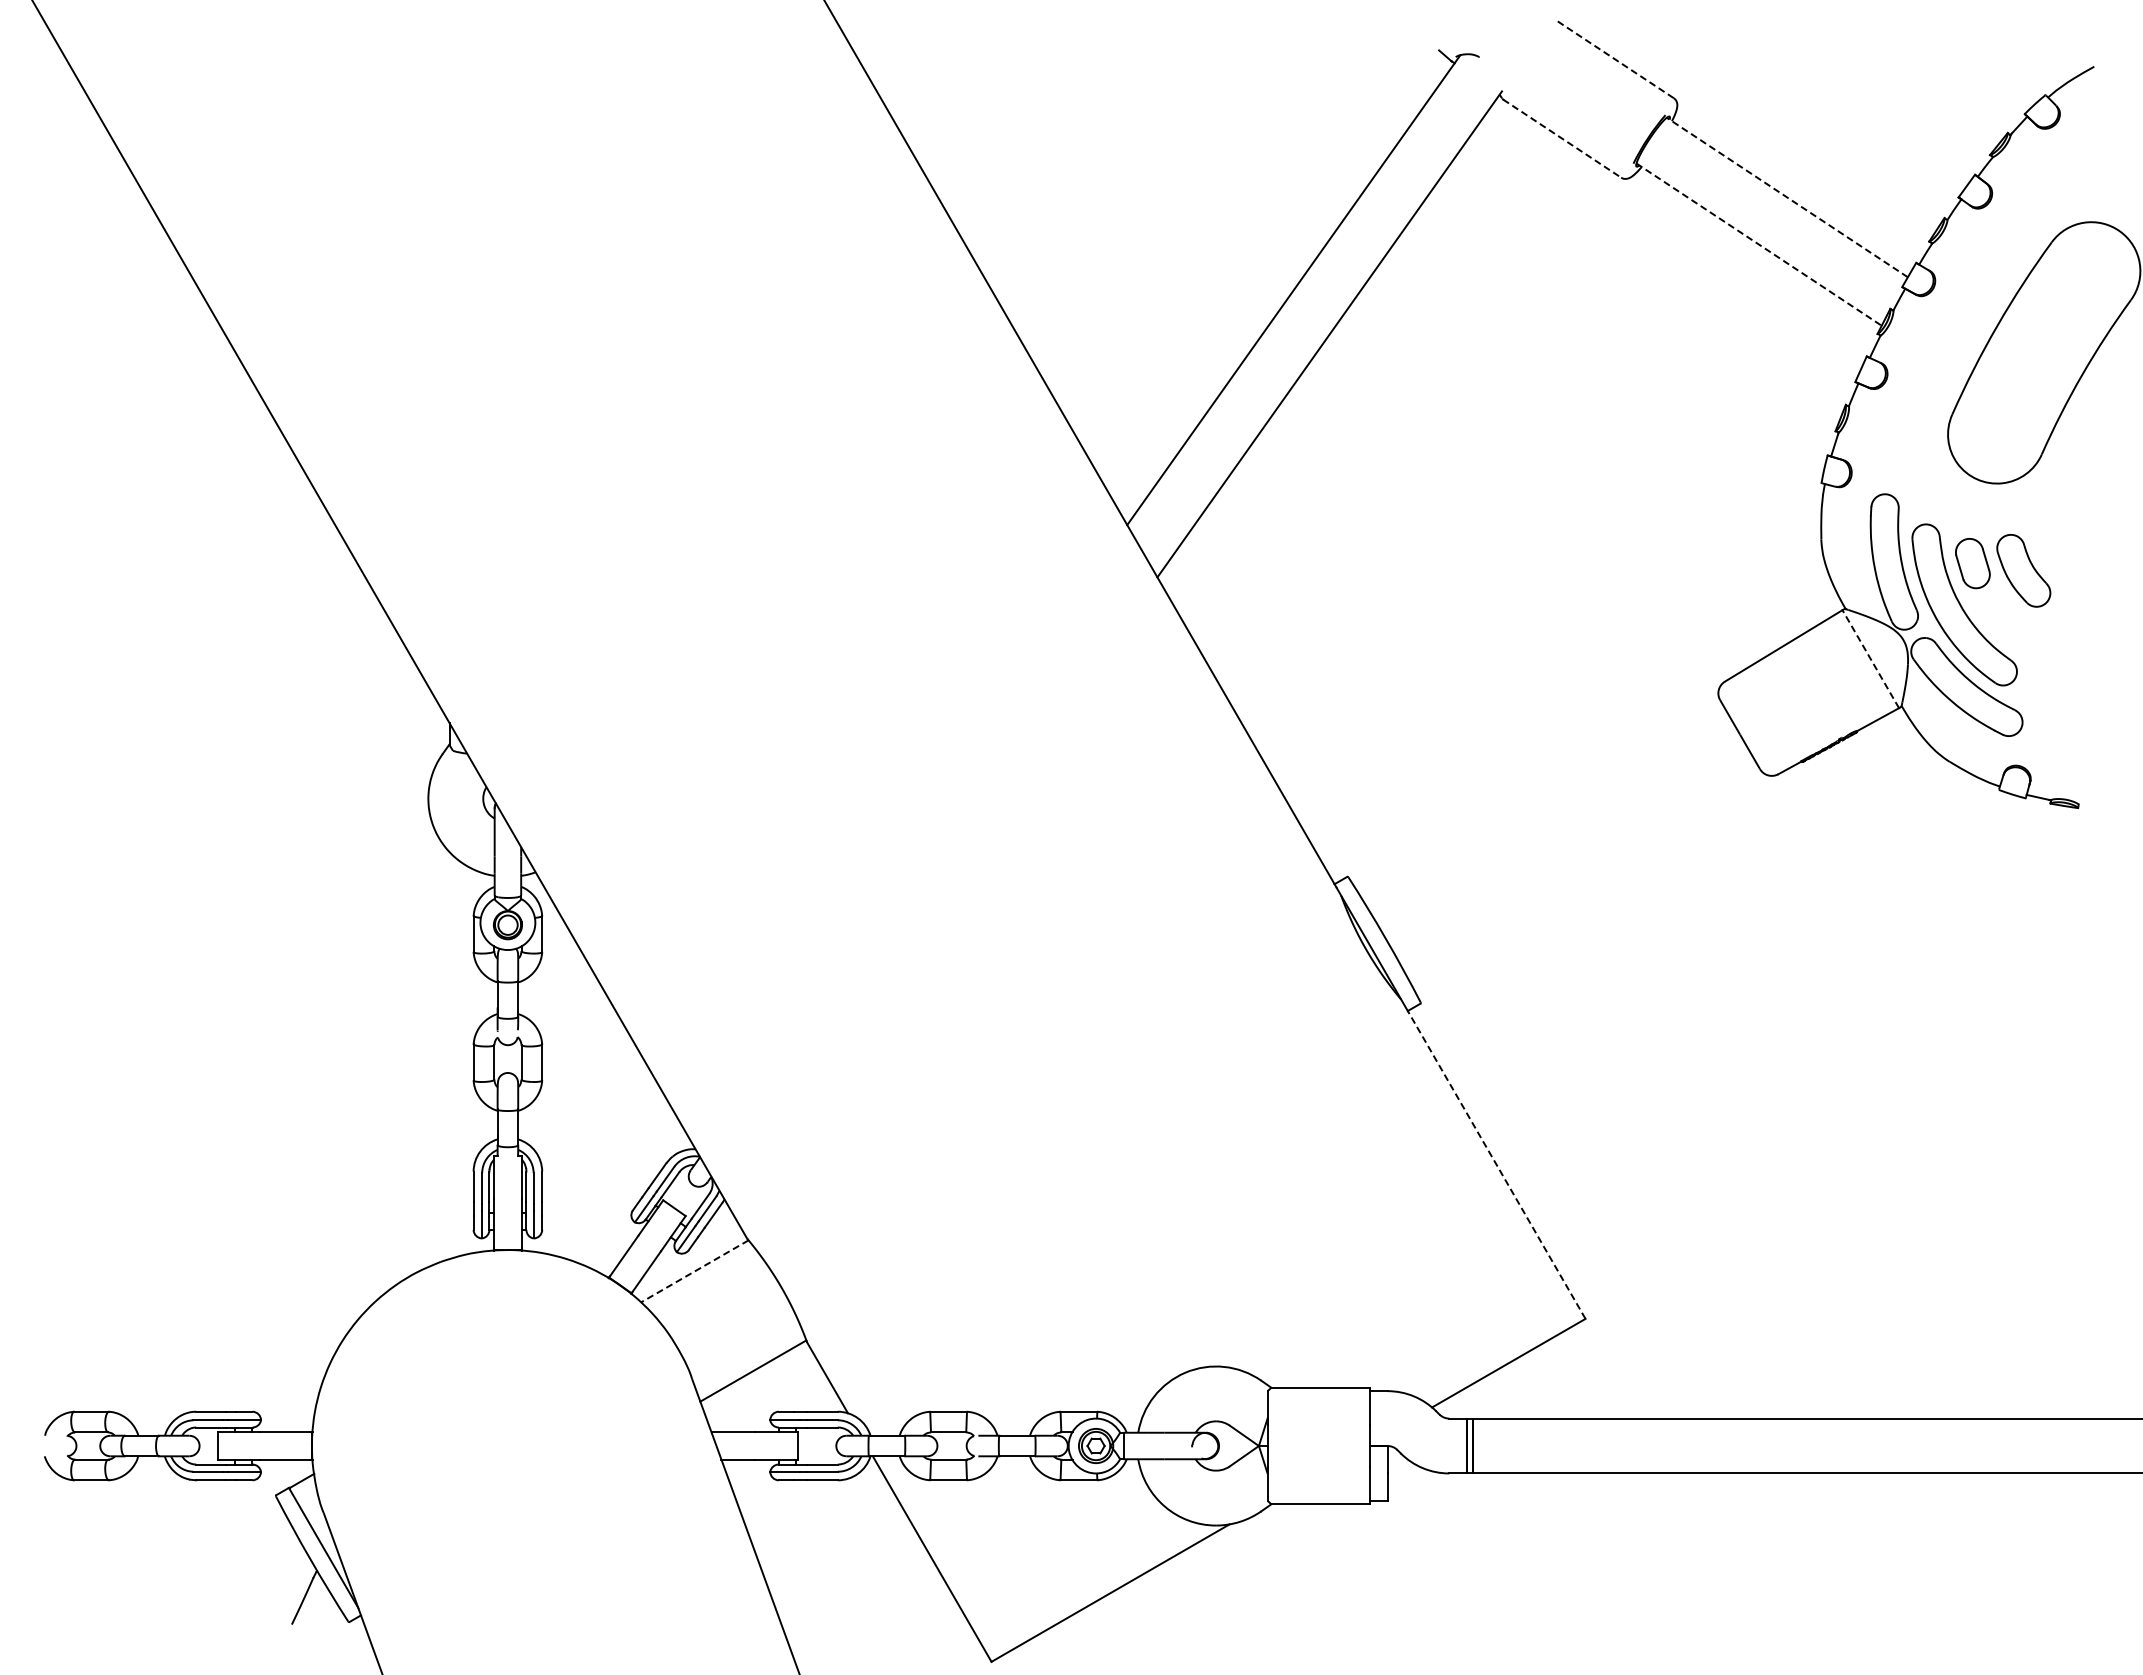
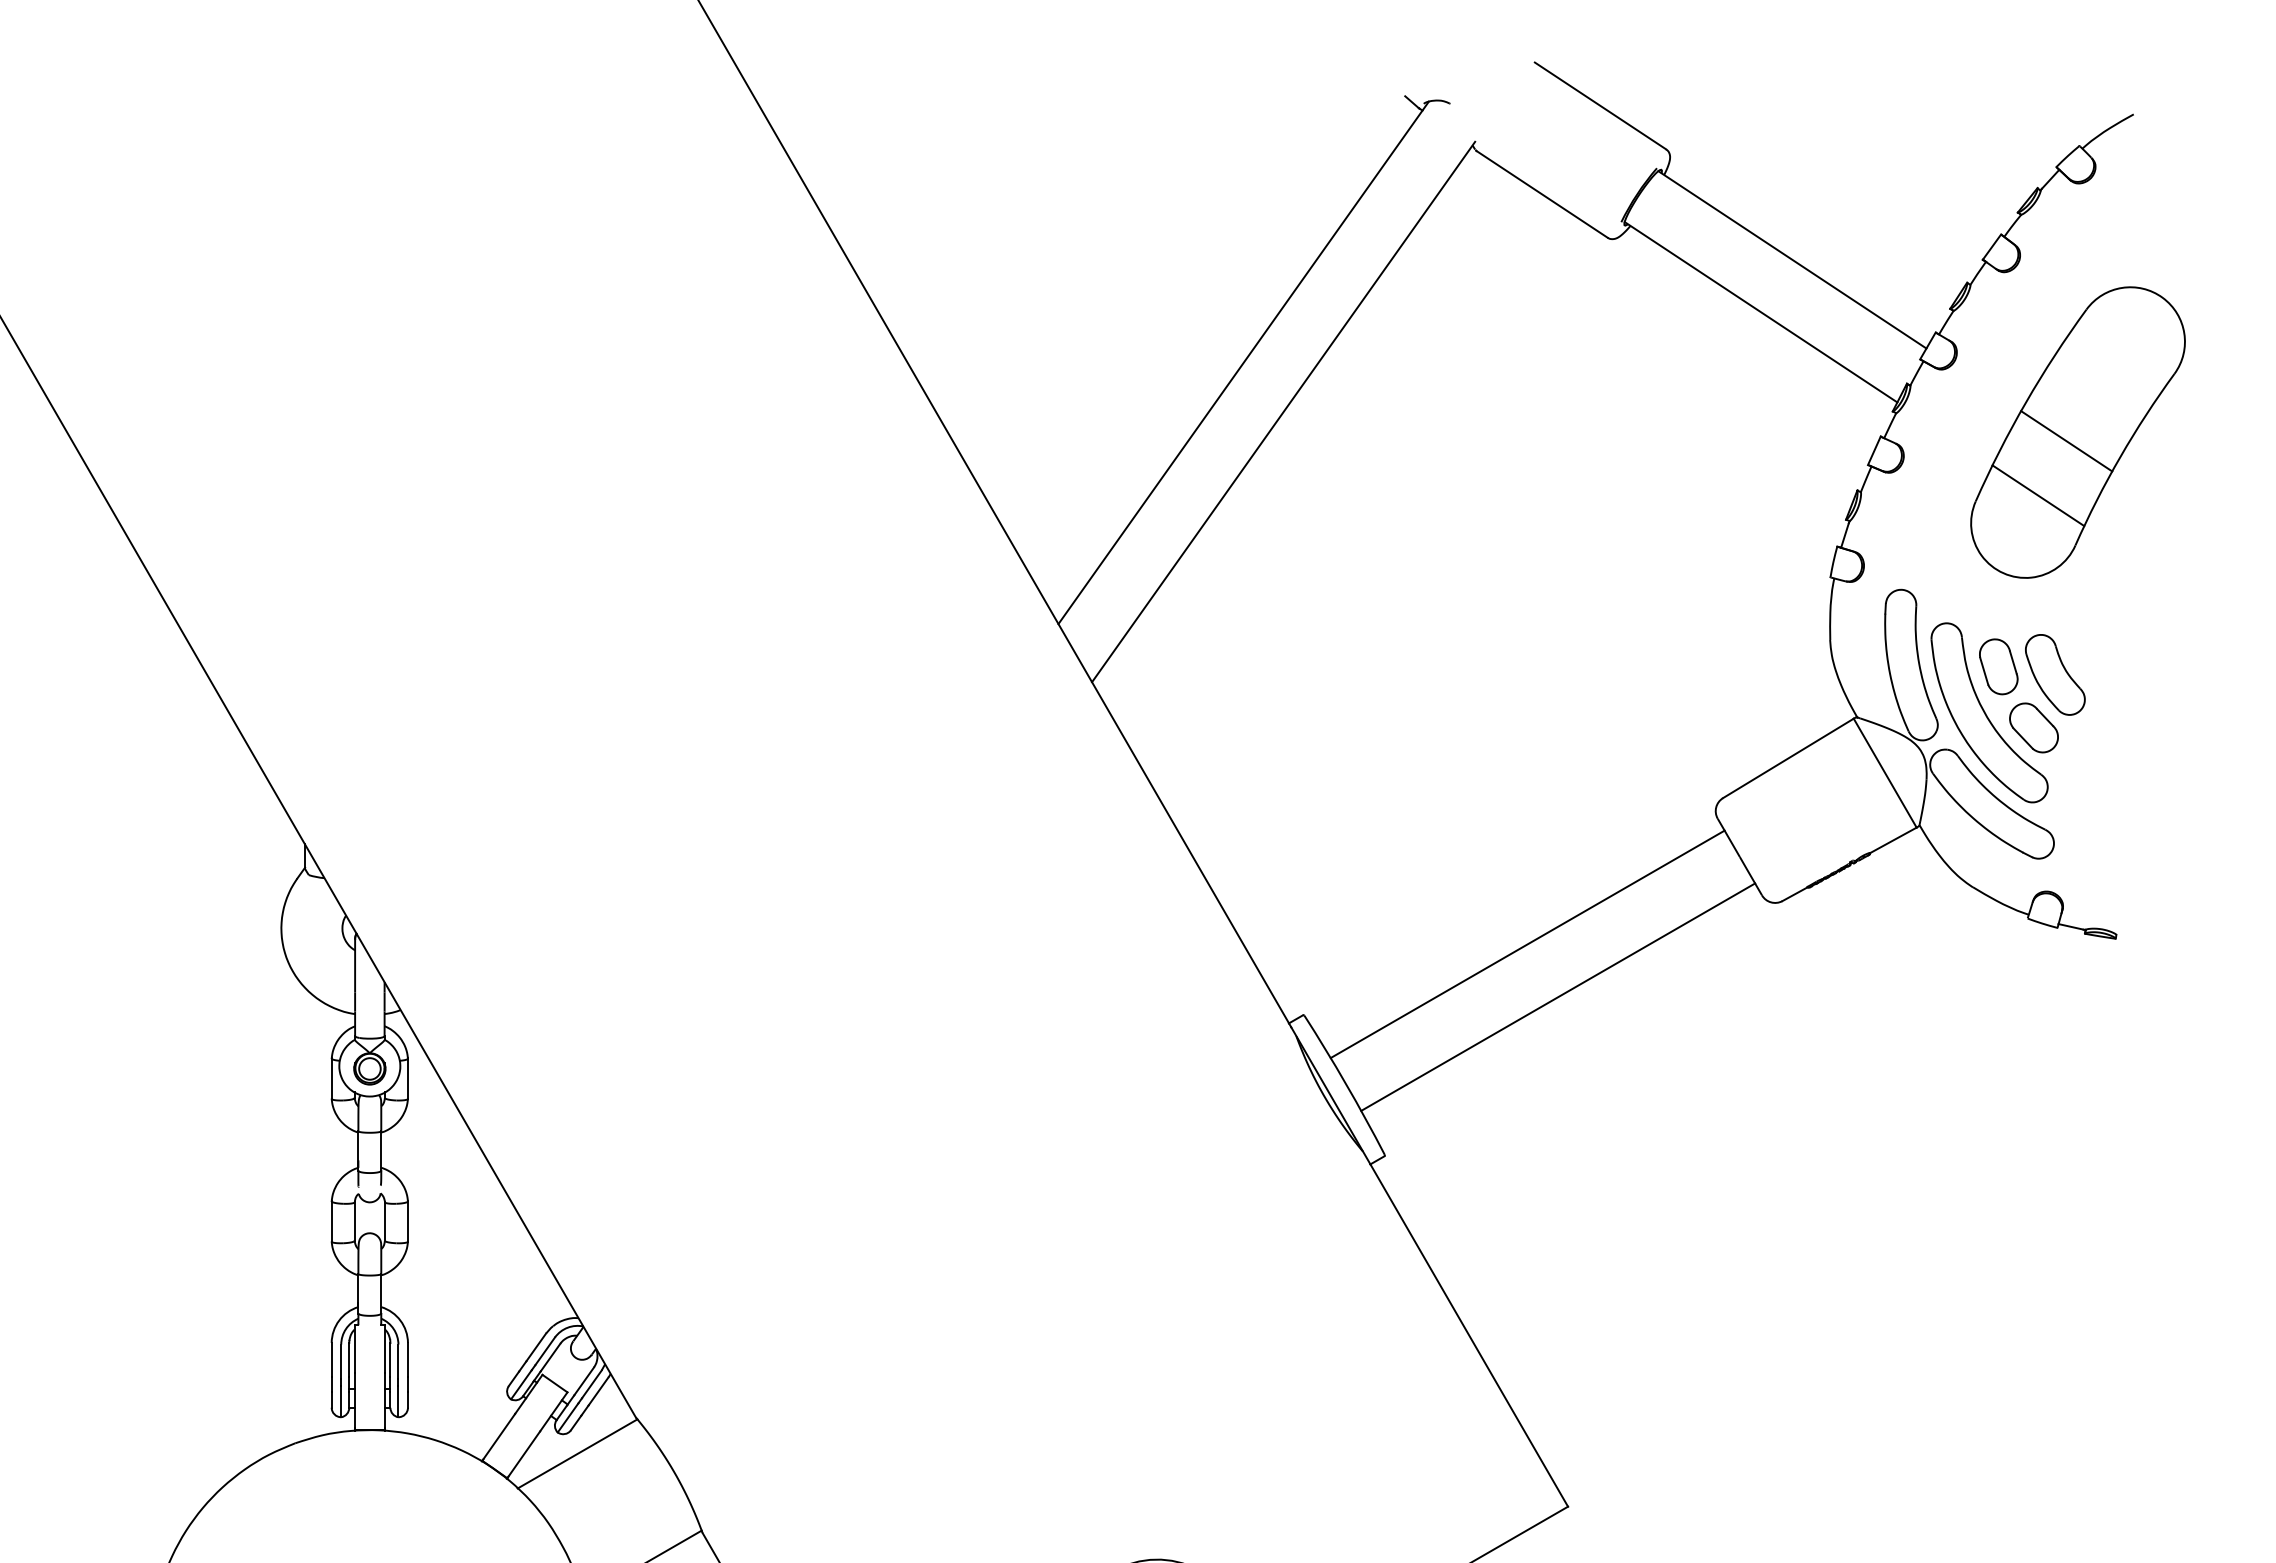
line: (1614, 59) -> (1600, 106), dashed -> solid
line: (1562, 138) -> (1542, 194), dashed -> solid
line: (1787, 197) -> (1792, 259), dashed -> solid
line: (1759, 244) -> (1761, 312), dashed -> solid
line: (2033, 360) -> (2066, 441), added
line: (2008, 409) -> (2038, 495), added
part: (2004, 618) -> (2033, 727), added
line: (1870, 659) -> (1884, 773), dashed -> solid
line: (1549, 812) -> (1527, 943), added
line: (1576, 860) -> (1557, 997), added
line: (1496, 1164) -> (1469, 1335), dashed -> solid
line: (694, 1271) -> (577, 1453), dashed -> solid

